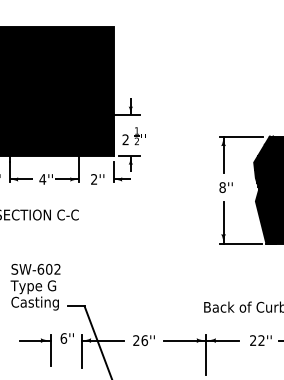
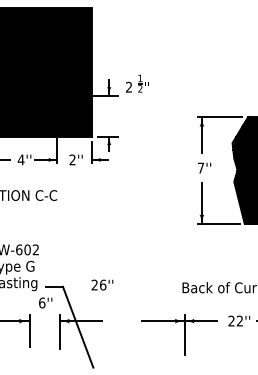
part: (133, 136) -> (136, 84), moved
text: (222, 187) -> (200, 168), 8'' -> 7''
text: (66, 338) -> (44, 303), moved
text: (143, 340) -> (101, 285), moved

